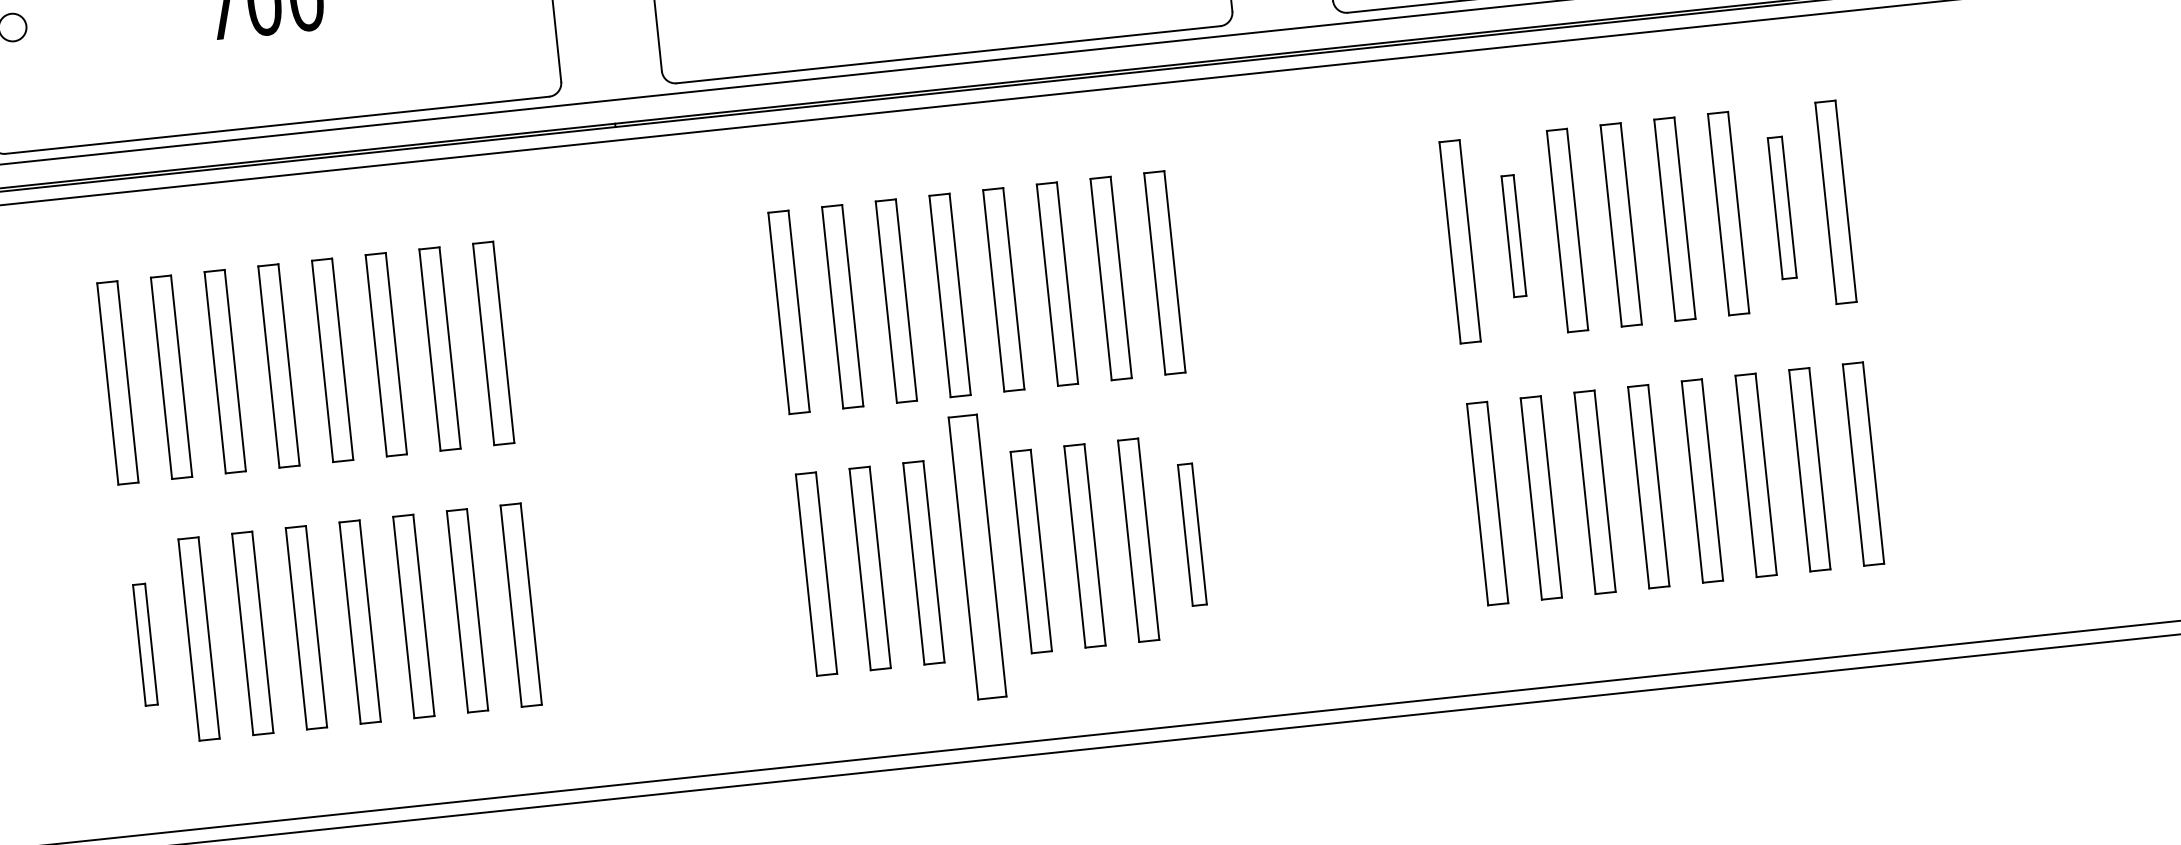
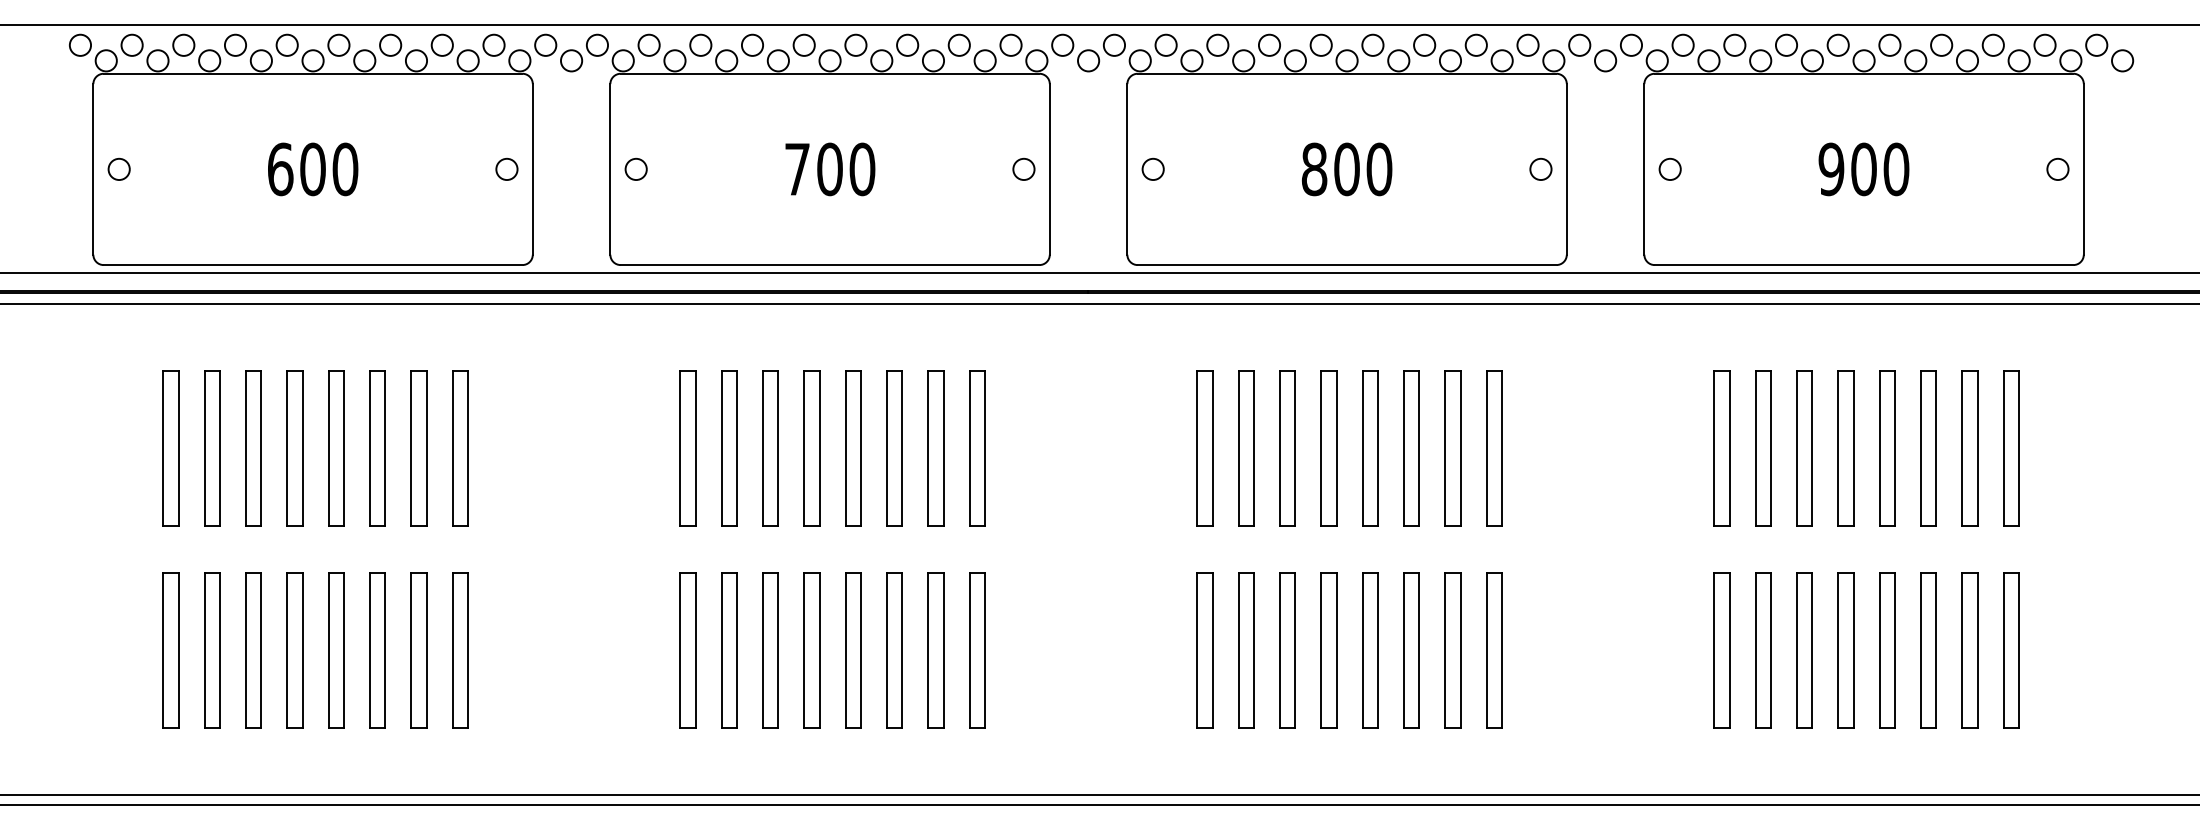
part: (1781, 207) -> (1969, 448), size x1.43
part: (1514, 236) -> (1763, 448), size x1.67
part: (1192, 534) -> (1494, 650), size x1.43
part: (977, 557) -> (1328, 650), size x0.71
part: (144, 645) -> (687, 650), size x1.67

